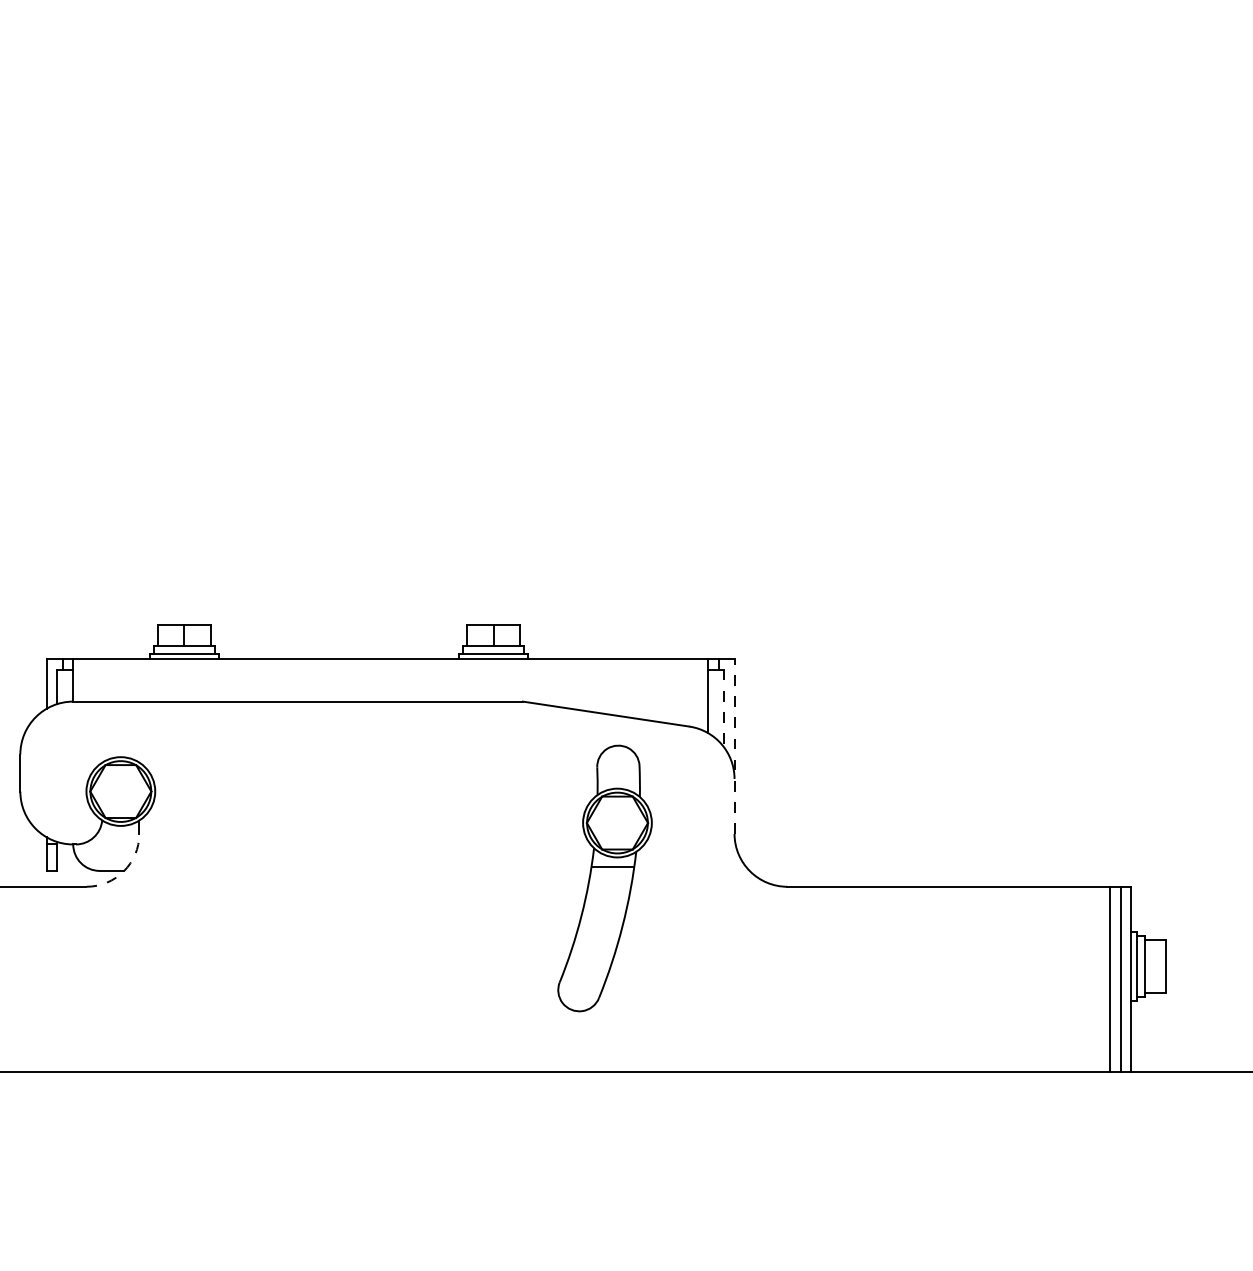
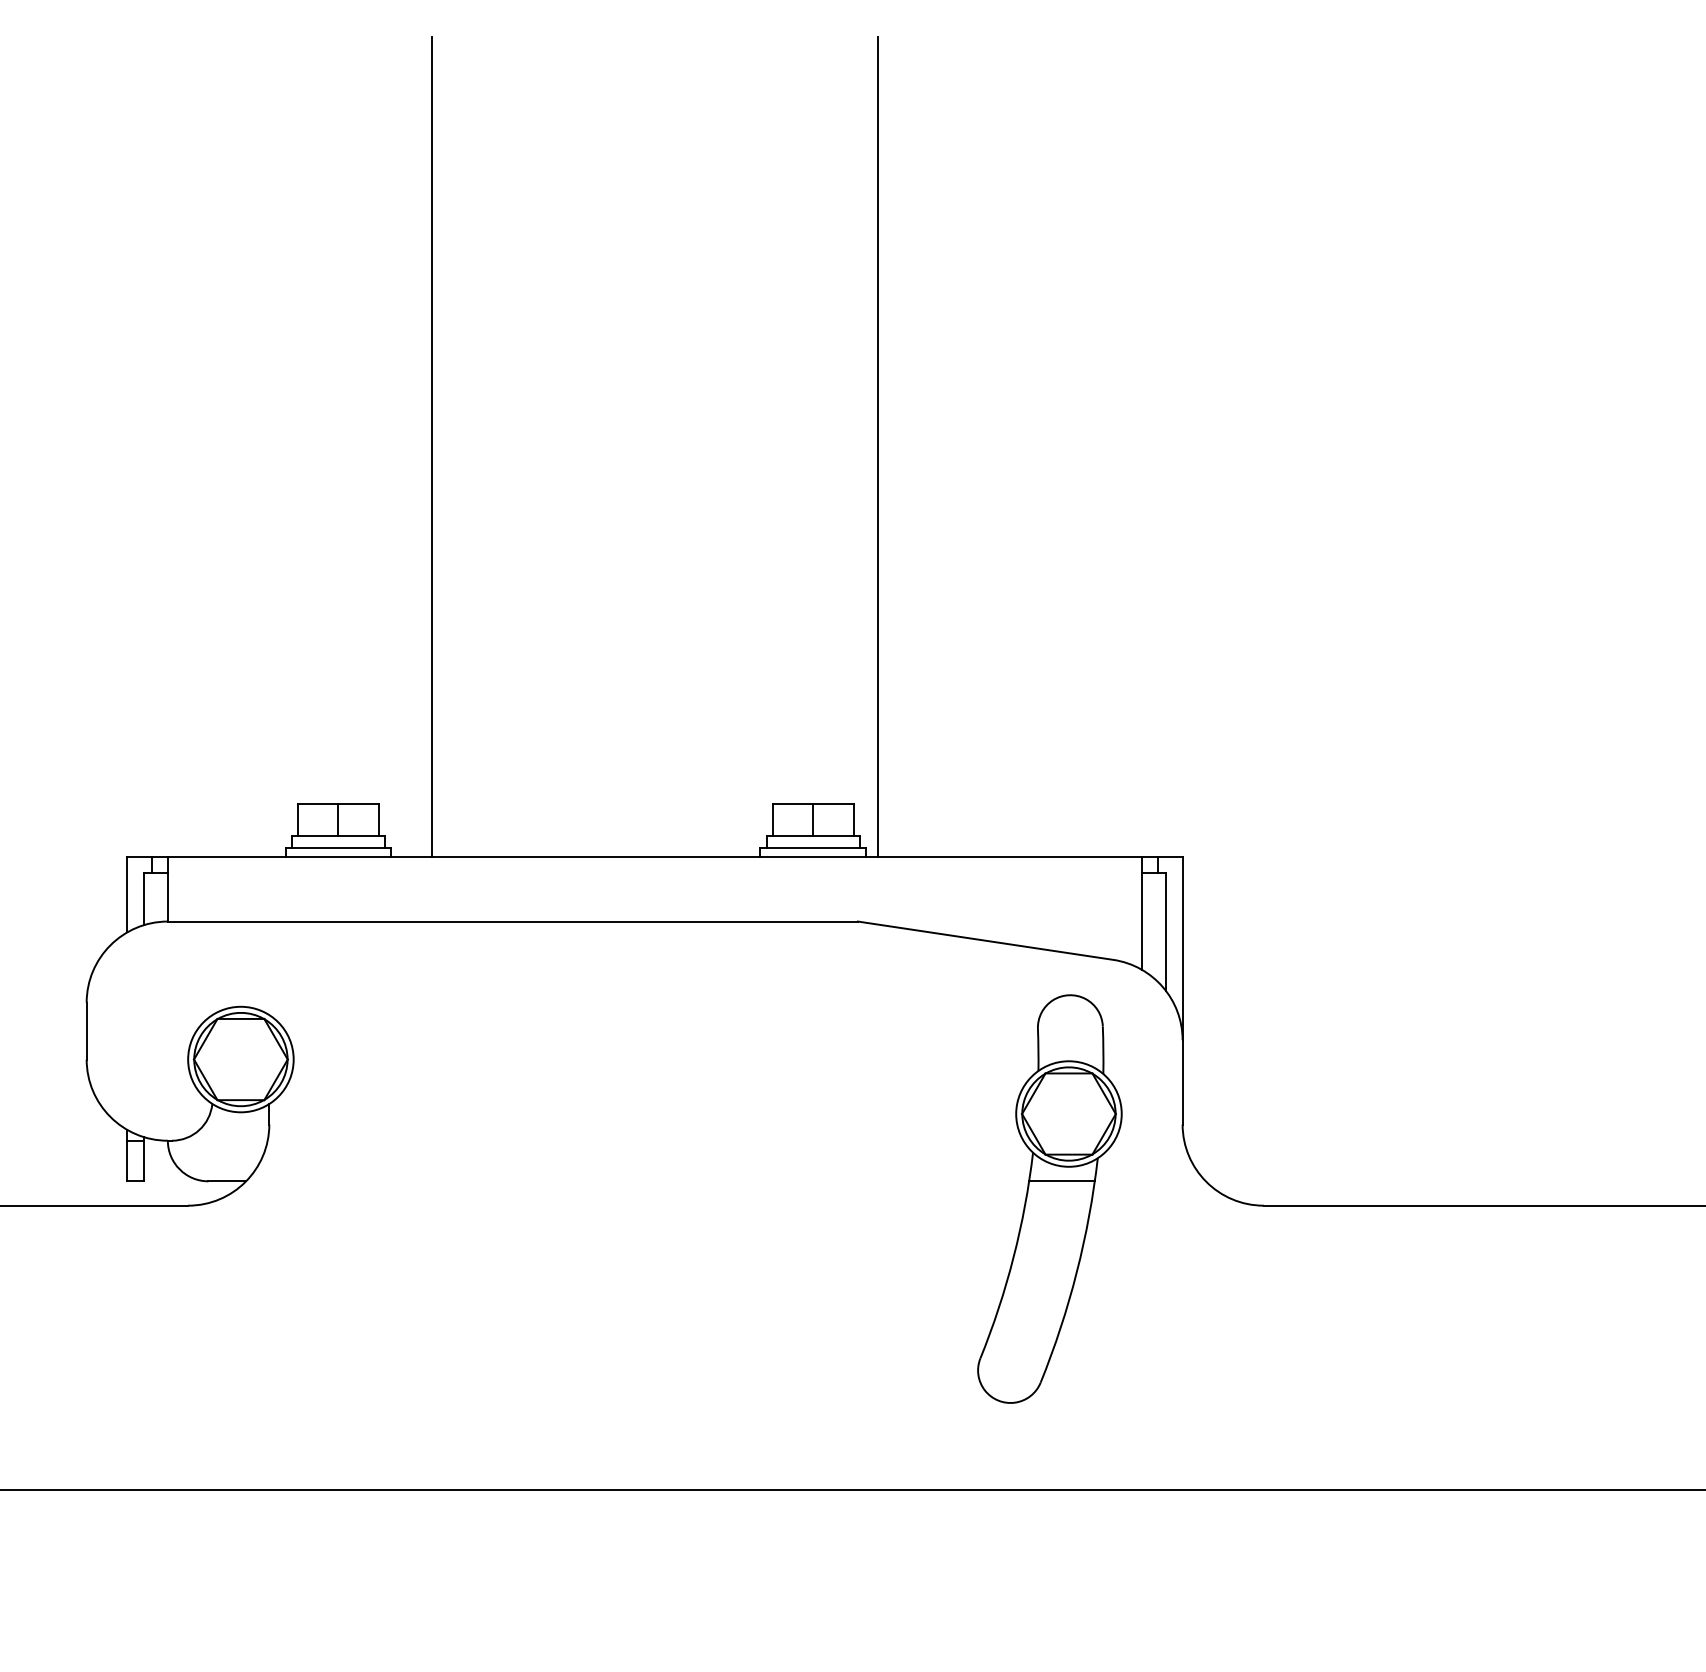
line: (245, 391) -> (432, 445), added
line: (536, 391) -> (878, 445), added
line: (723, 708) -> (1165, 932), dashed -> solid
line: (734, 746) -> (1182, 990), dashed -> solid
arc: (123, 871) -> (244, 1182), dashed -> solid
part: (604, 878) -> (1049, 1199), moved

